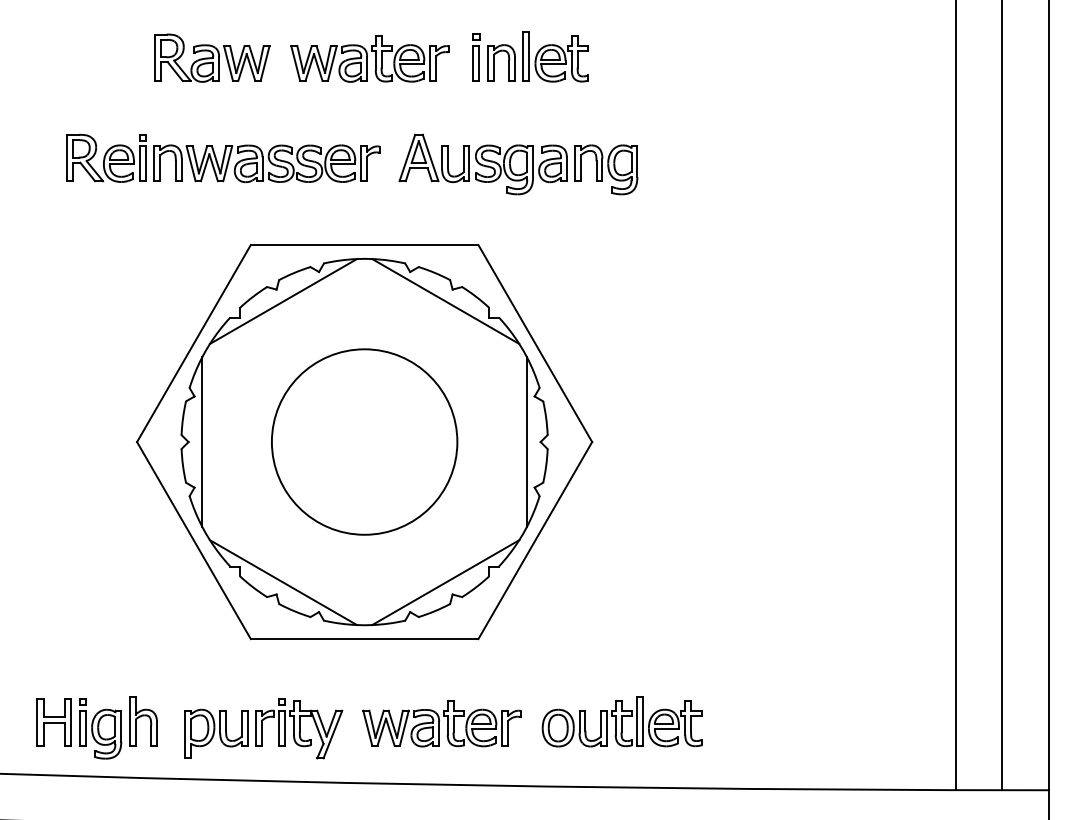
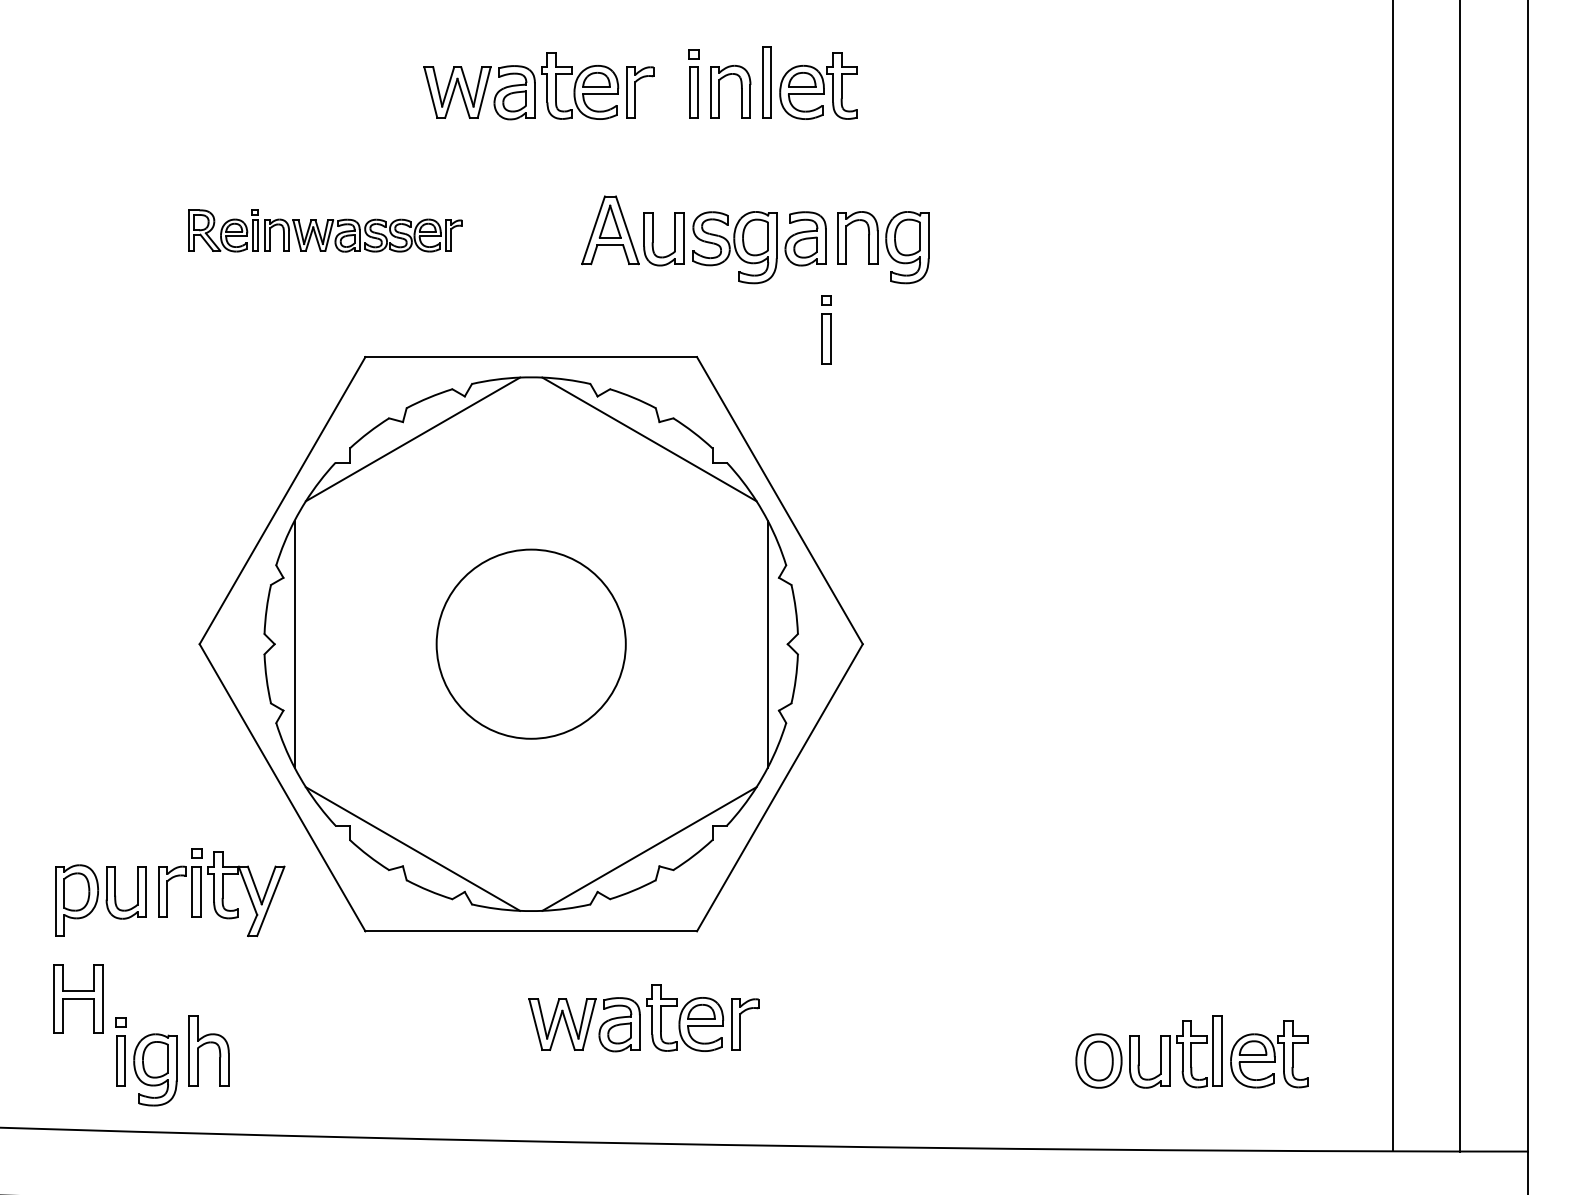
part: (212, 57) -> (309, 83), removed
part: (223, 158) -> (325, 231), size x0.6
part: (567, 226) -> (826, 330), added
circle: (364, 441) -> (531, 643), size x0.7
part: (621, 721) -> (1191, 1051), moved
part: (53, 722) -> (77, 998), moved
part: (441, 723) -> (643, 1017), moved
part: (263, 728) -> (169, 892), moved

